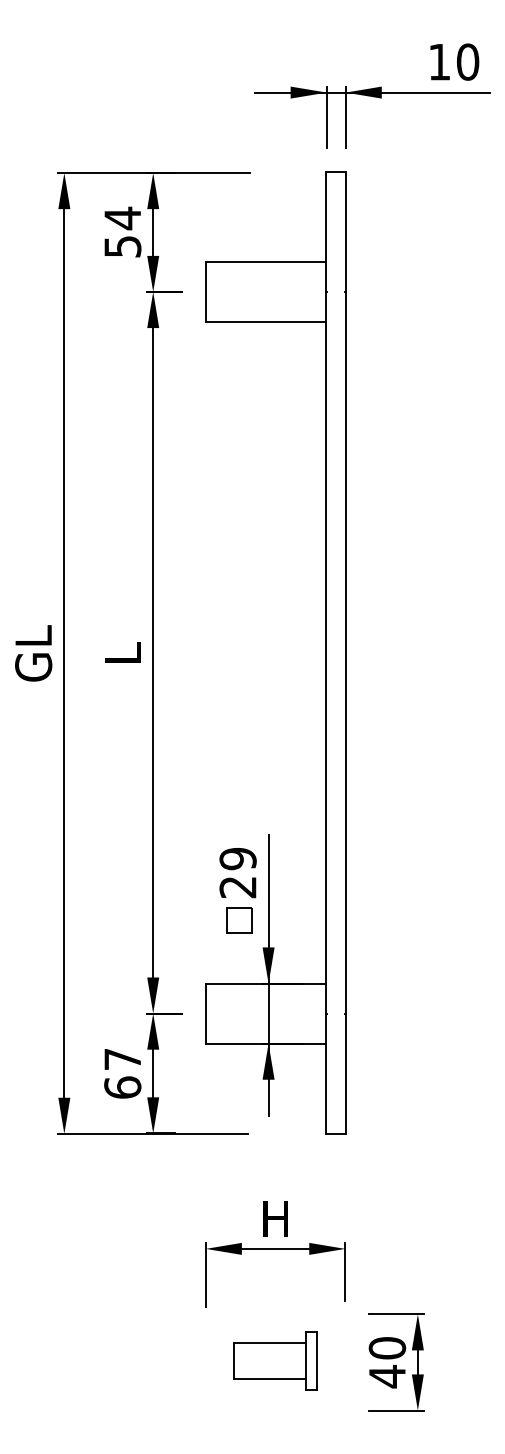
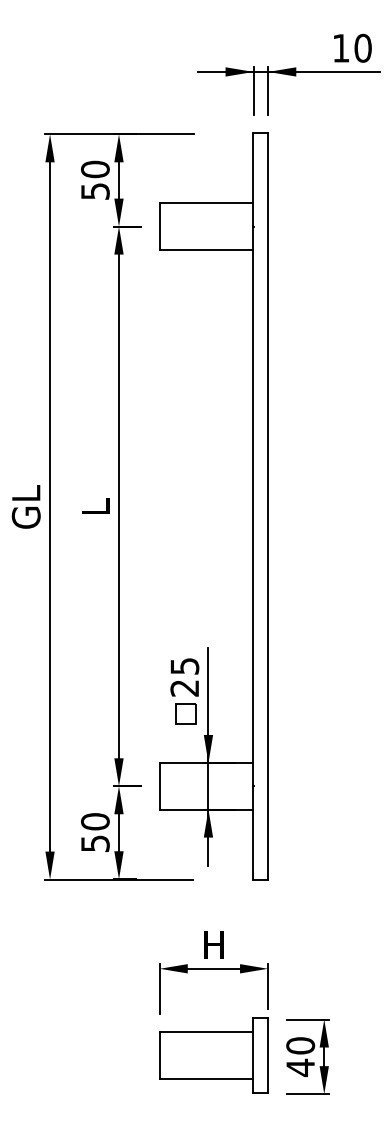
text: (122, 218) -> (95, 169), 54 -> 50
text: (237, 859) -> (184, 666), 29 -> 25
text: (122, 1073) -> (95, 832), 67 -> 50
part: (275, 1360) -> (213, 1055), size x1.67

